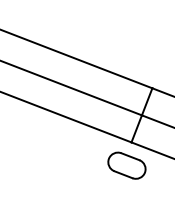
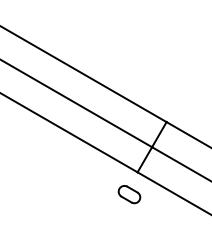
part: (126, 165) -> (129, 194), size x0.6

